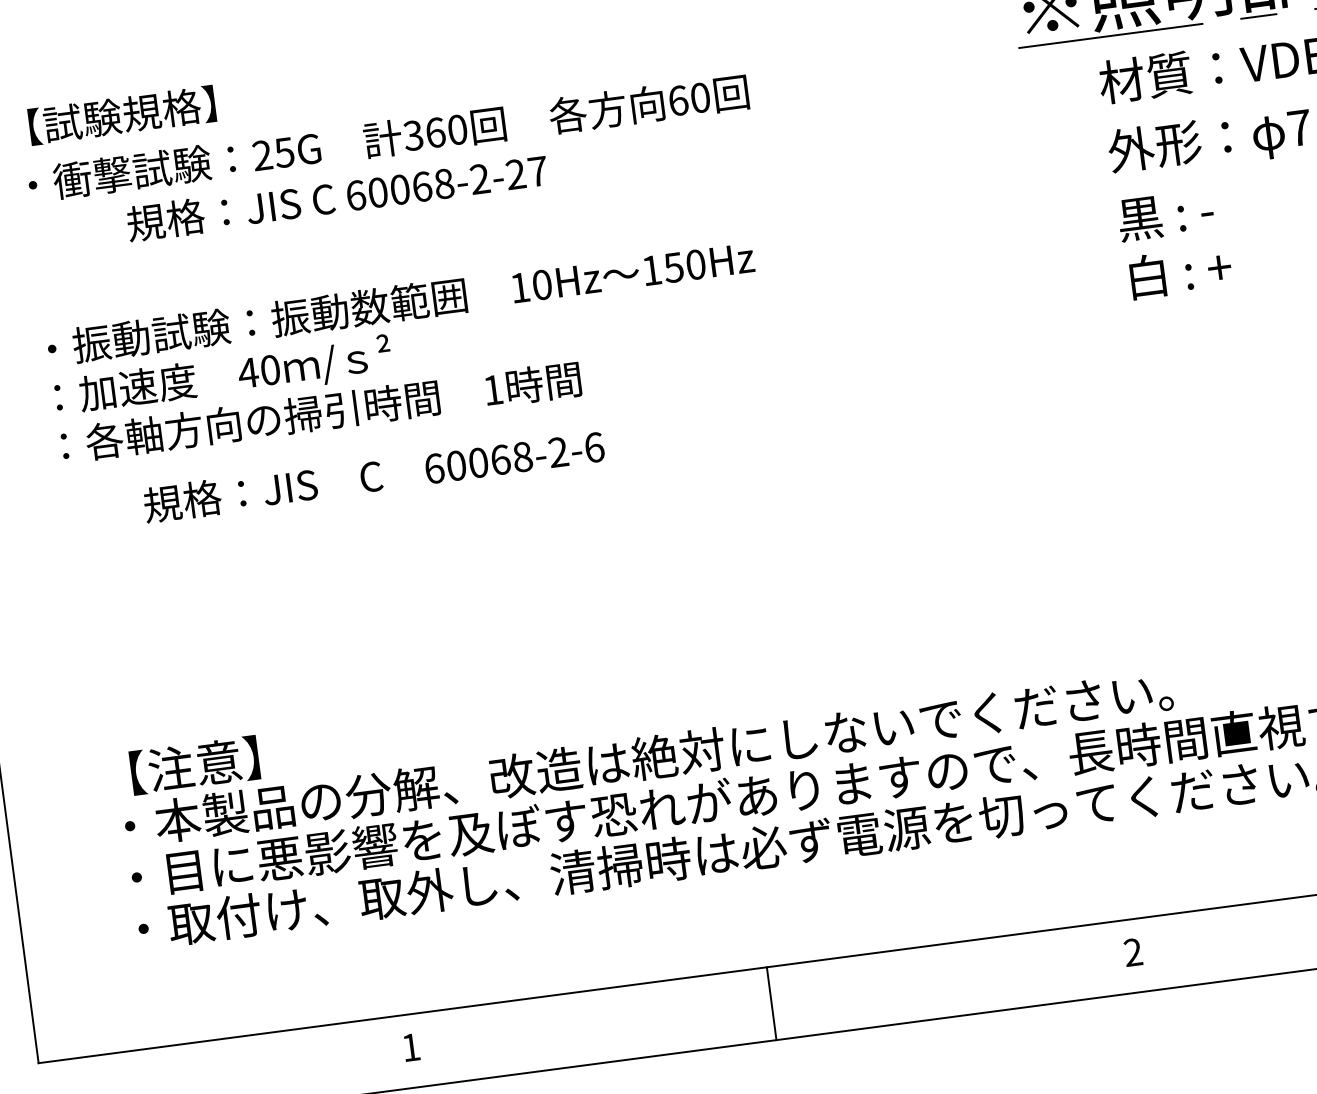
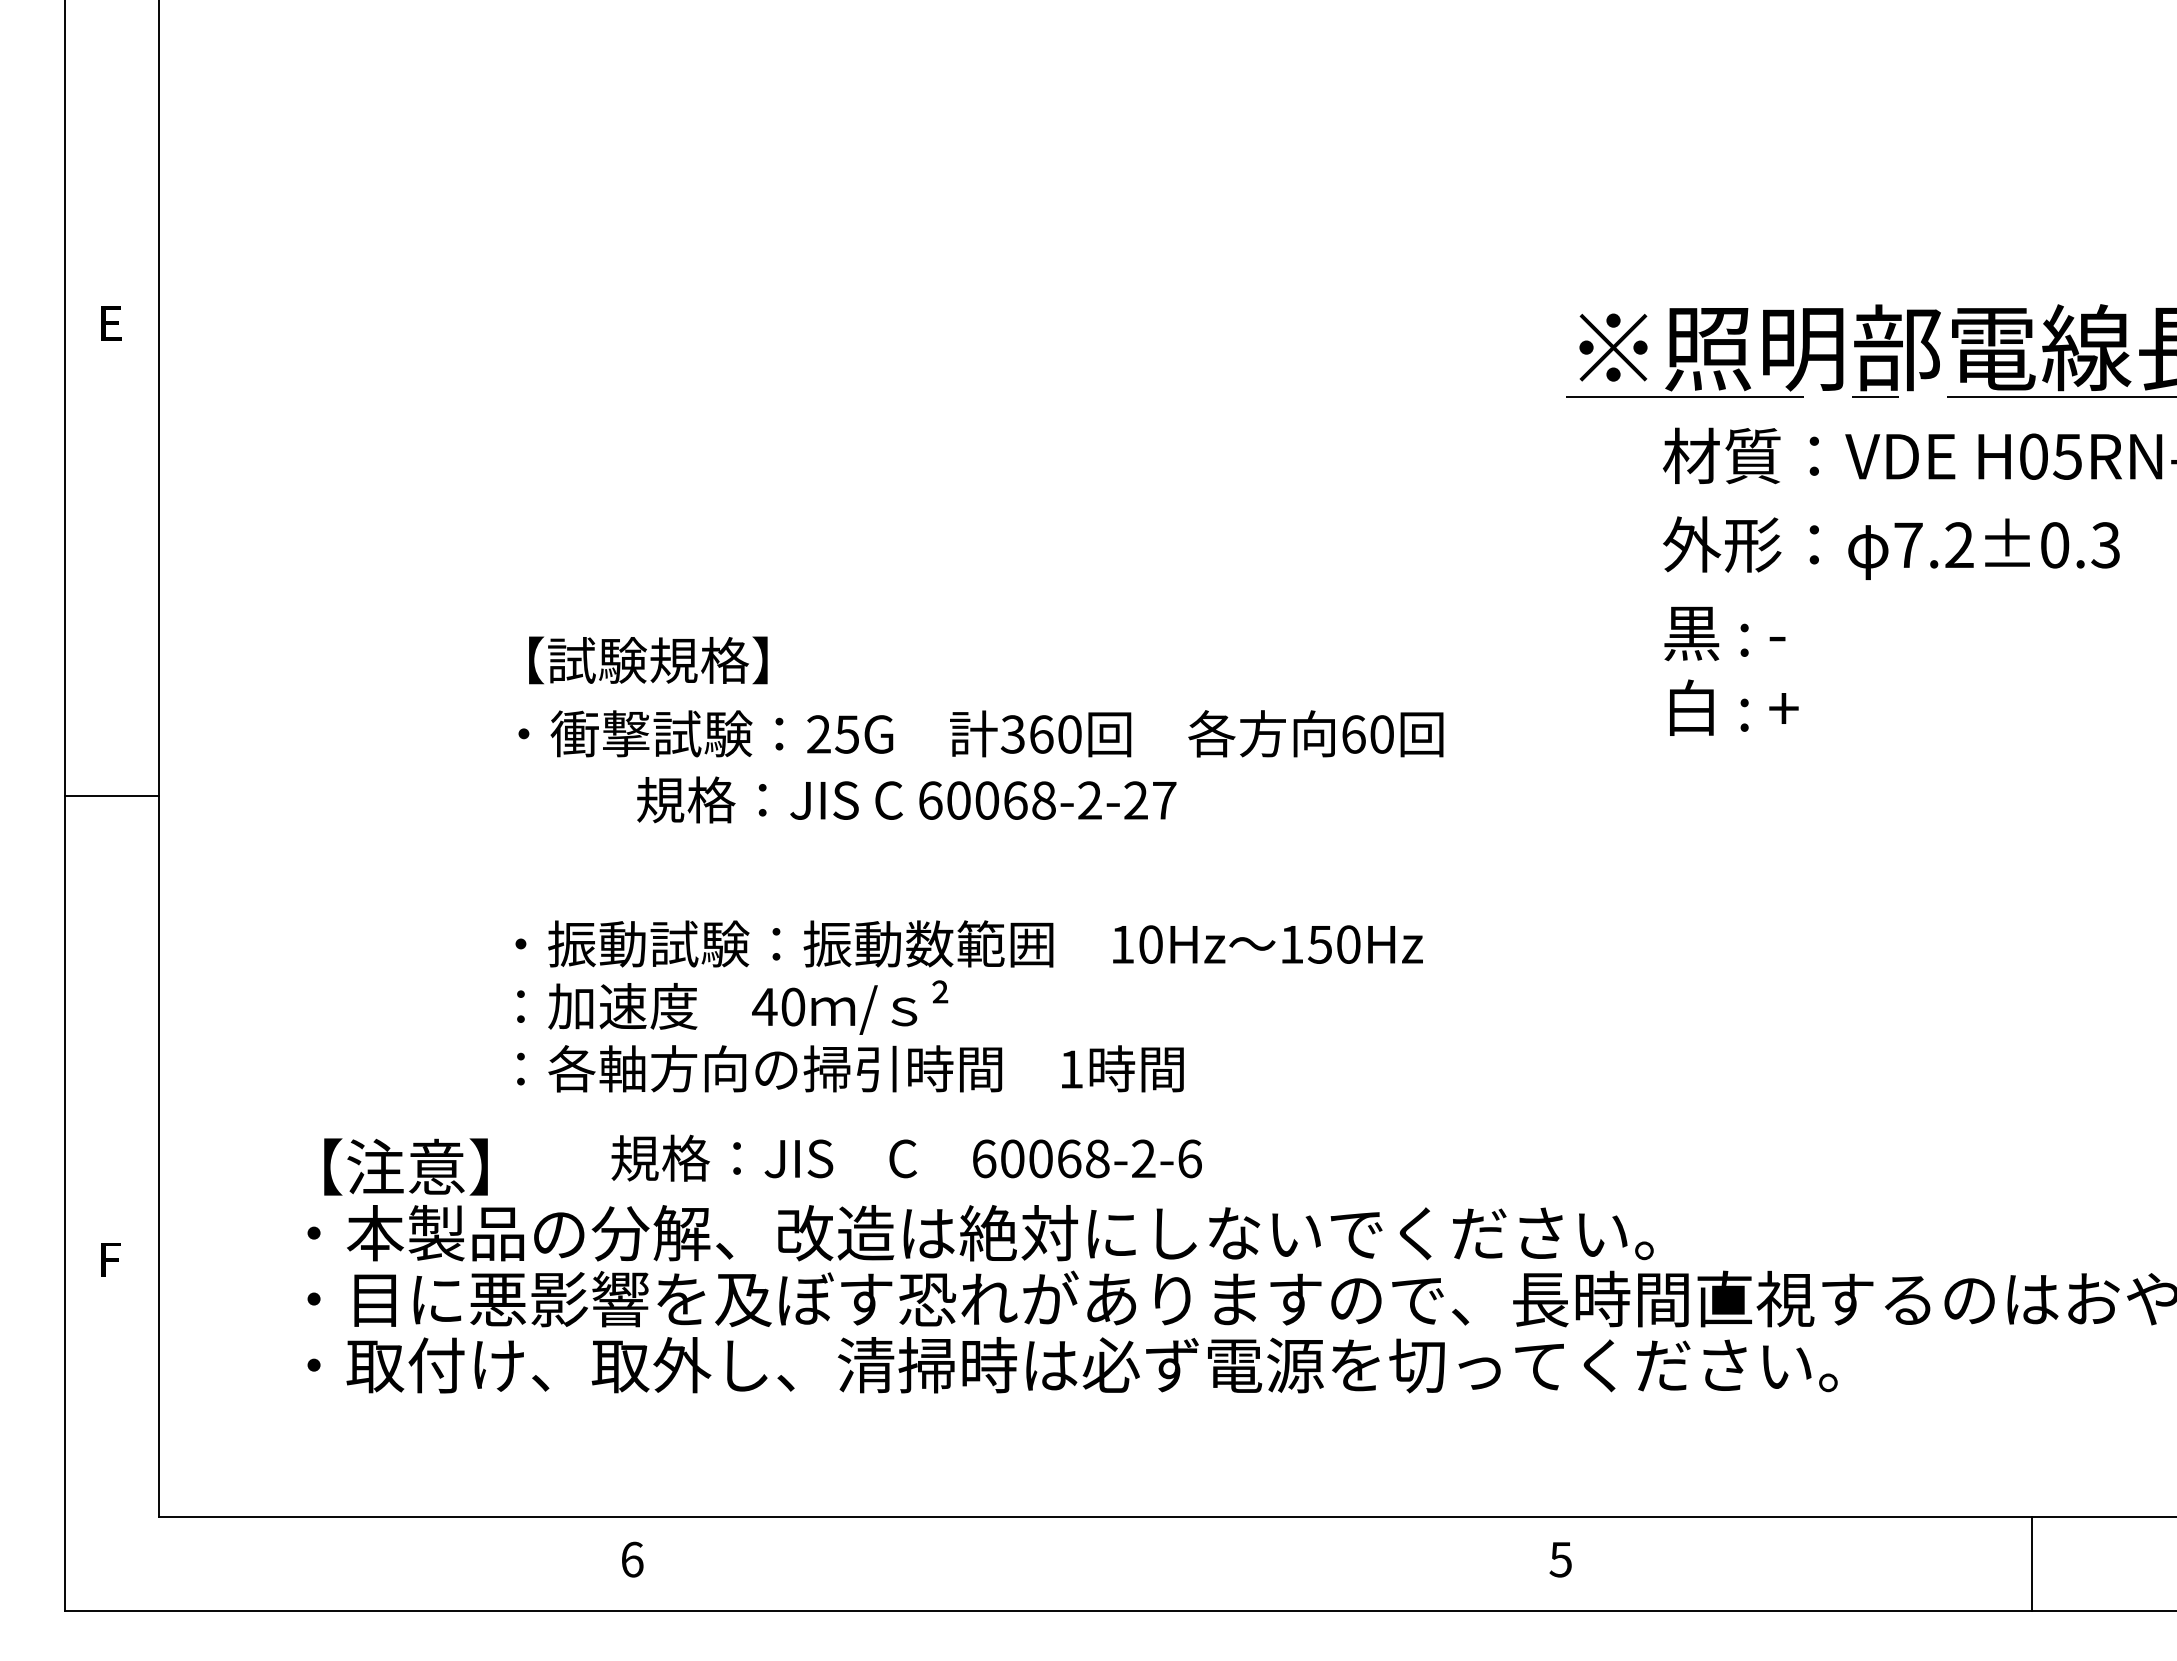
text: (405, 274) -> (979, 908), moved
text: (1132, 952) -> (1560, 1559), 2 -> 5
line: (771, 1003) -> (1095, 1564), removed
text: (411, 1047) -> (632, 1559), 1 -> 6

